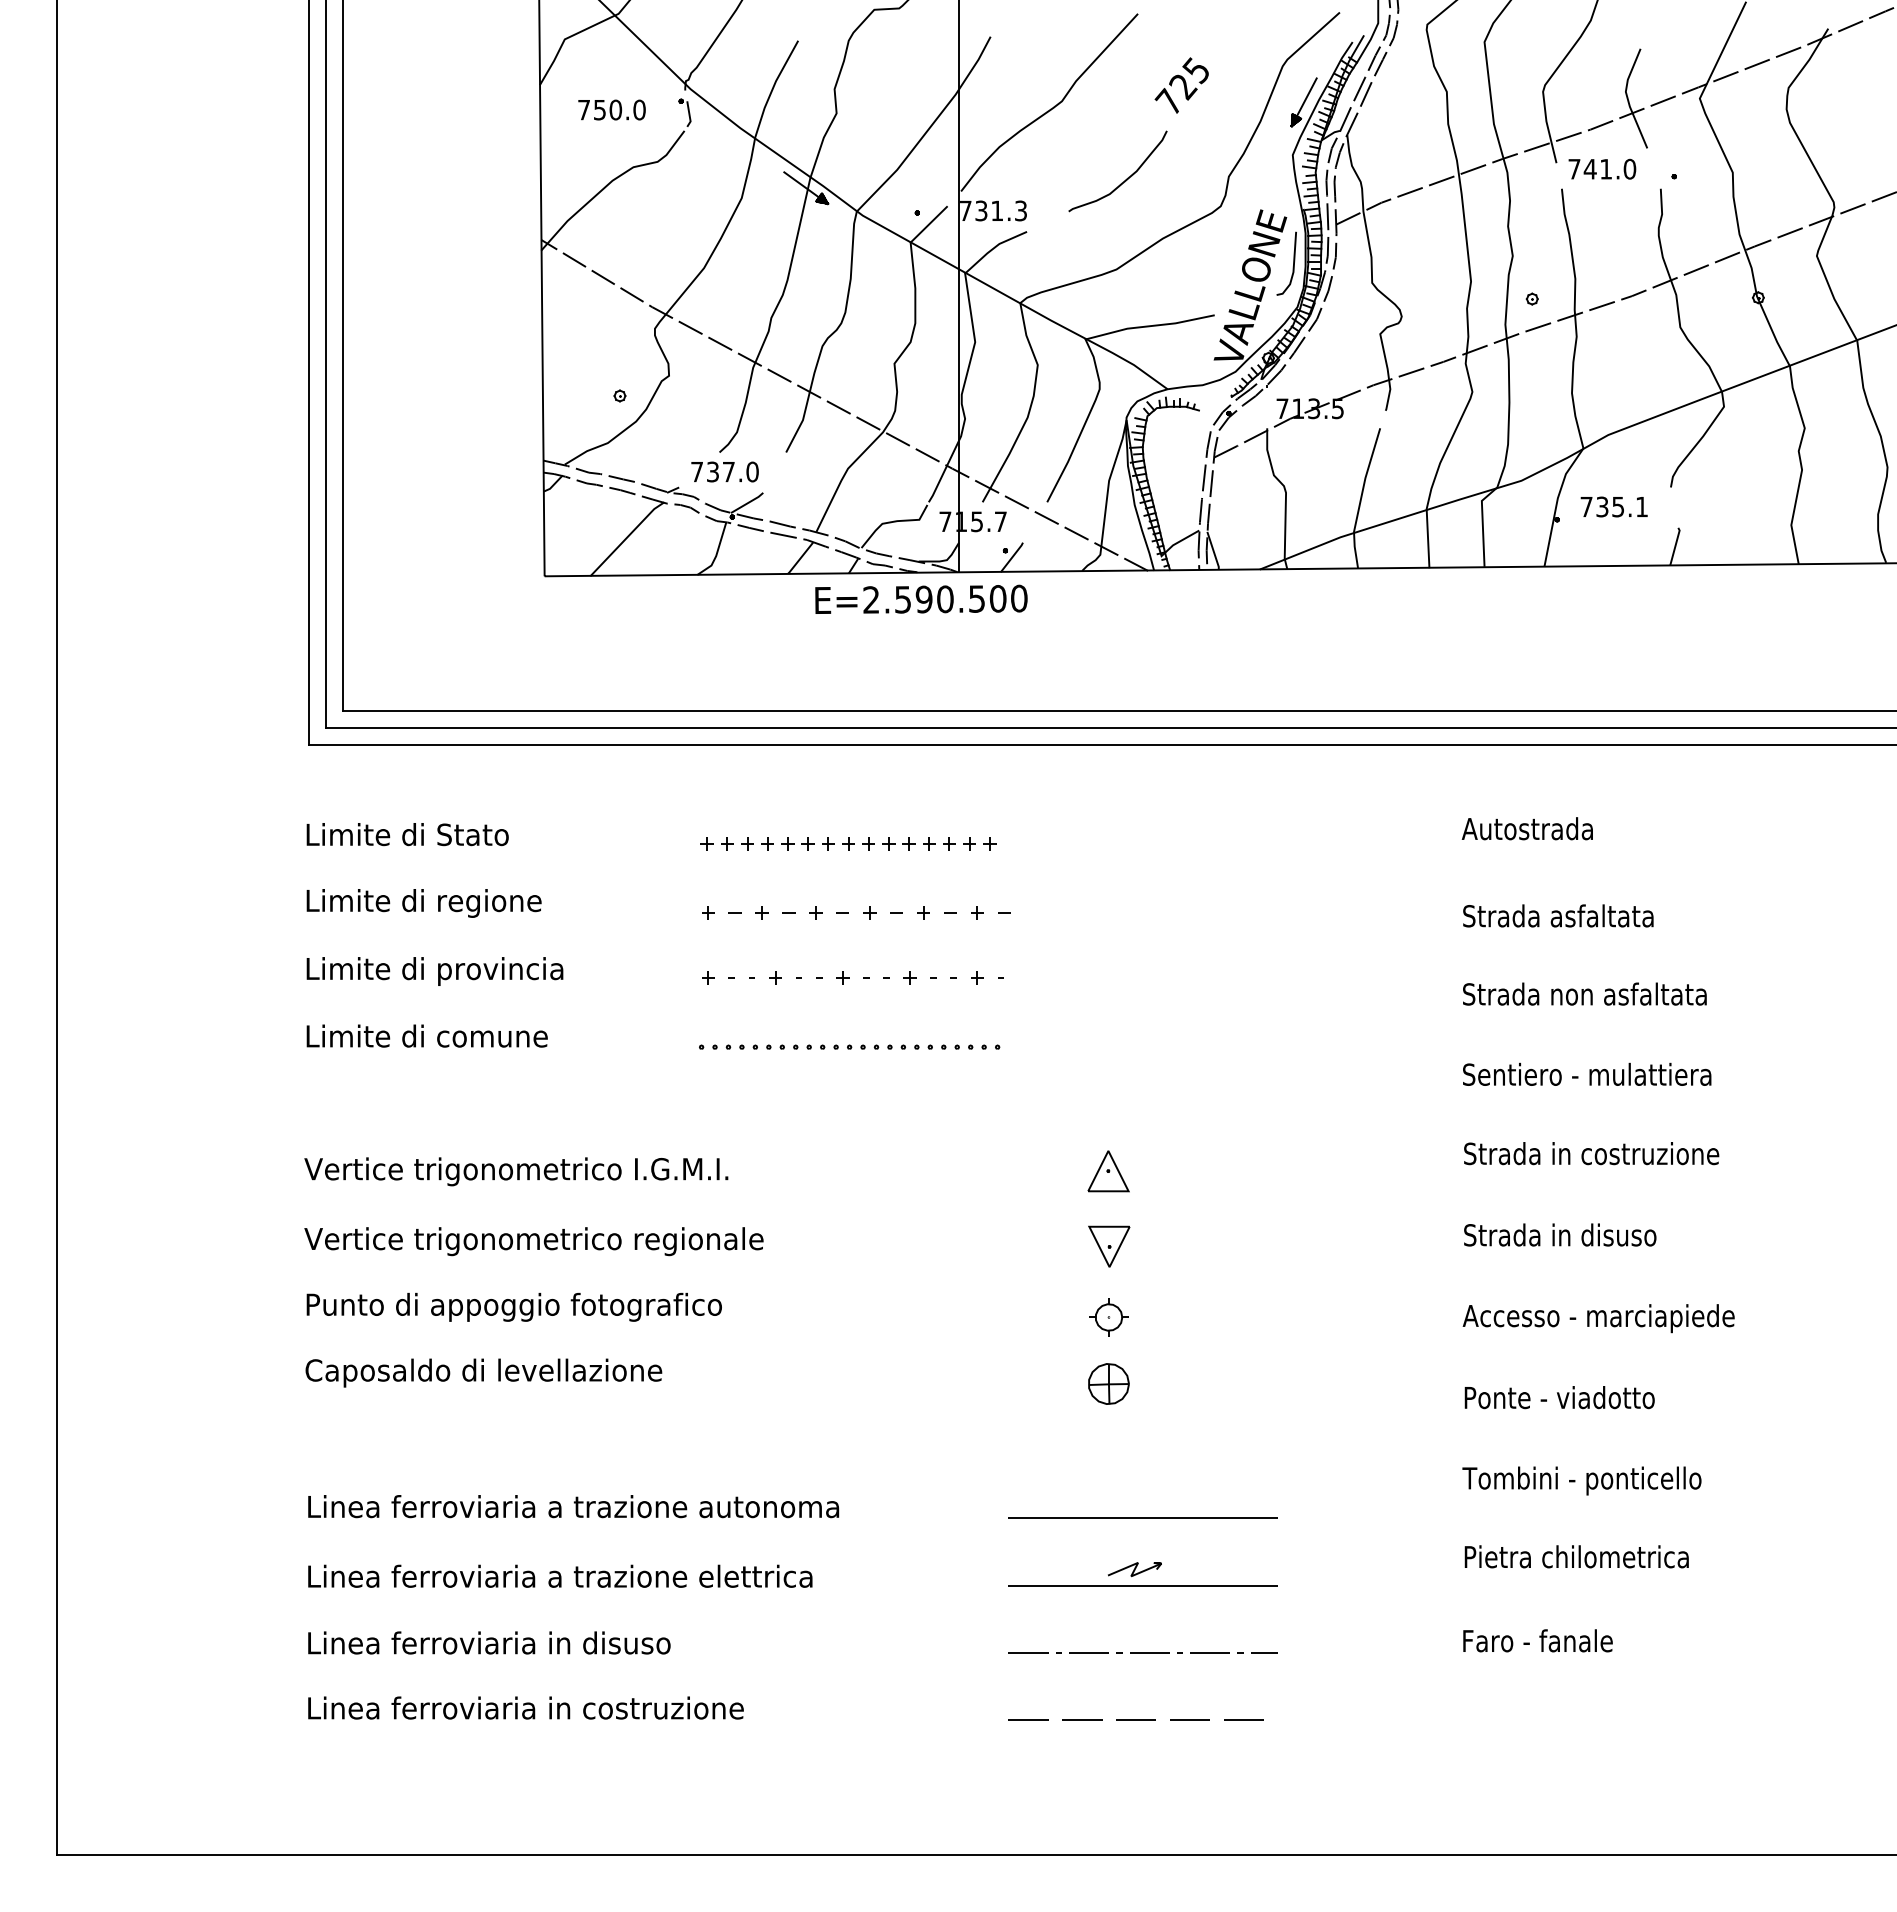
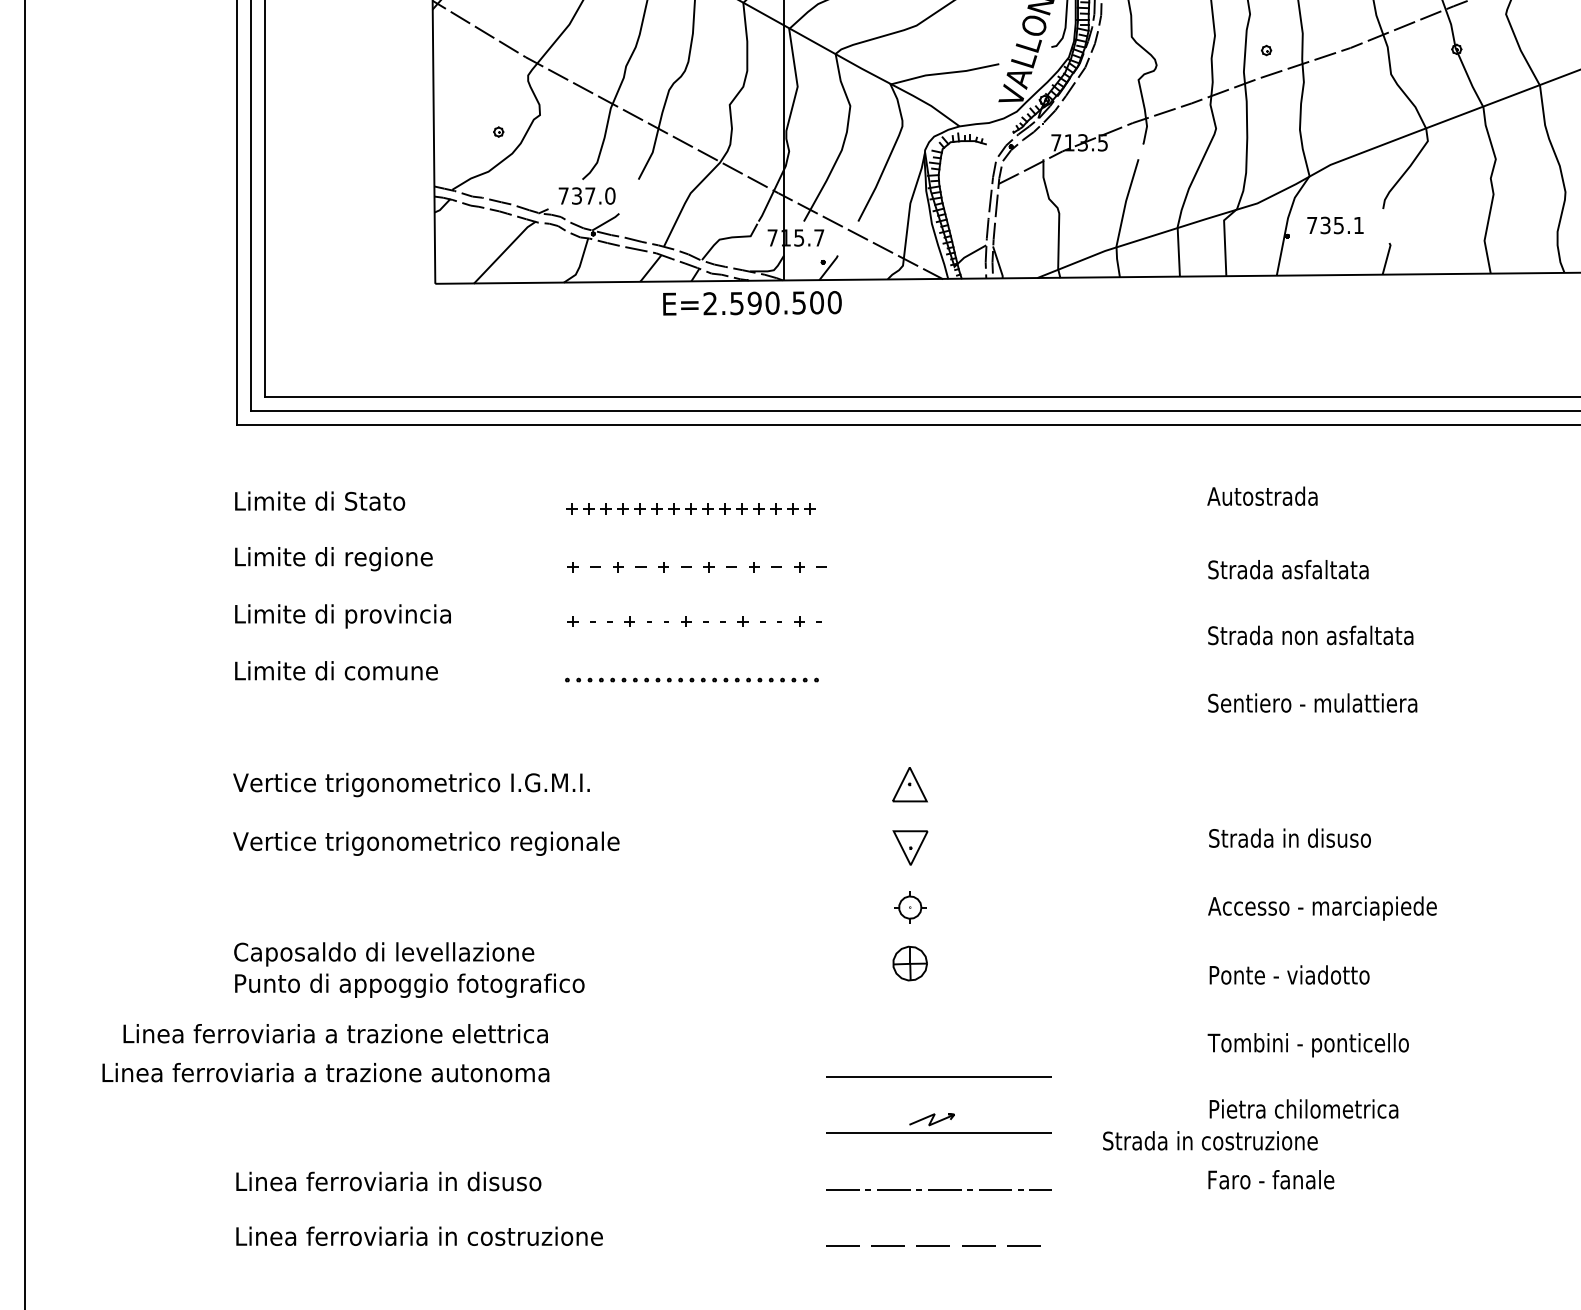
text: (1591, 1153) -> (1210, 1140), moved
text: (513, 1306) -> (409, 985), moved
text: (573, 1506) -> (325, 1072), moved
text: (560, 1575) -> (335, 1033), moved

